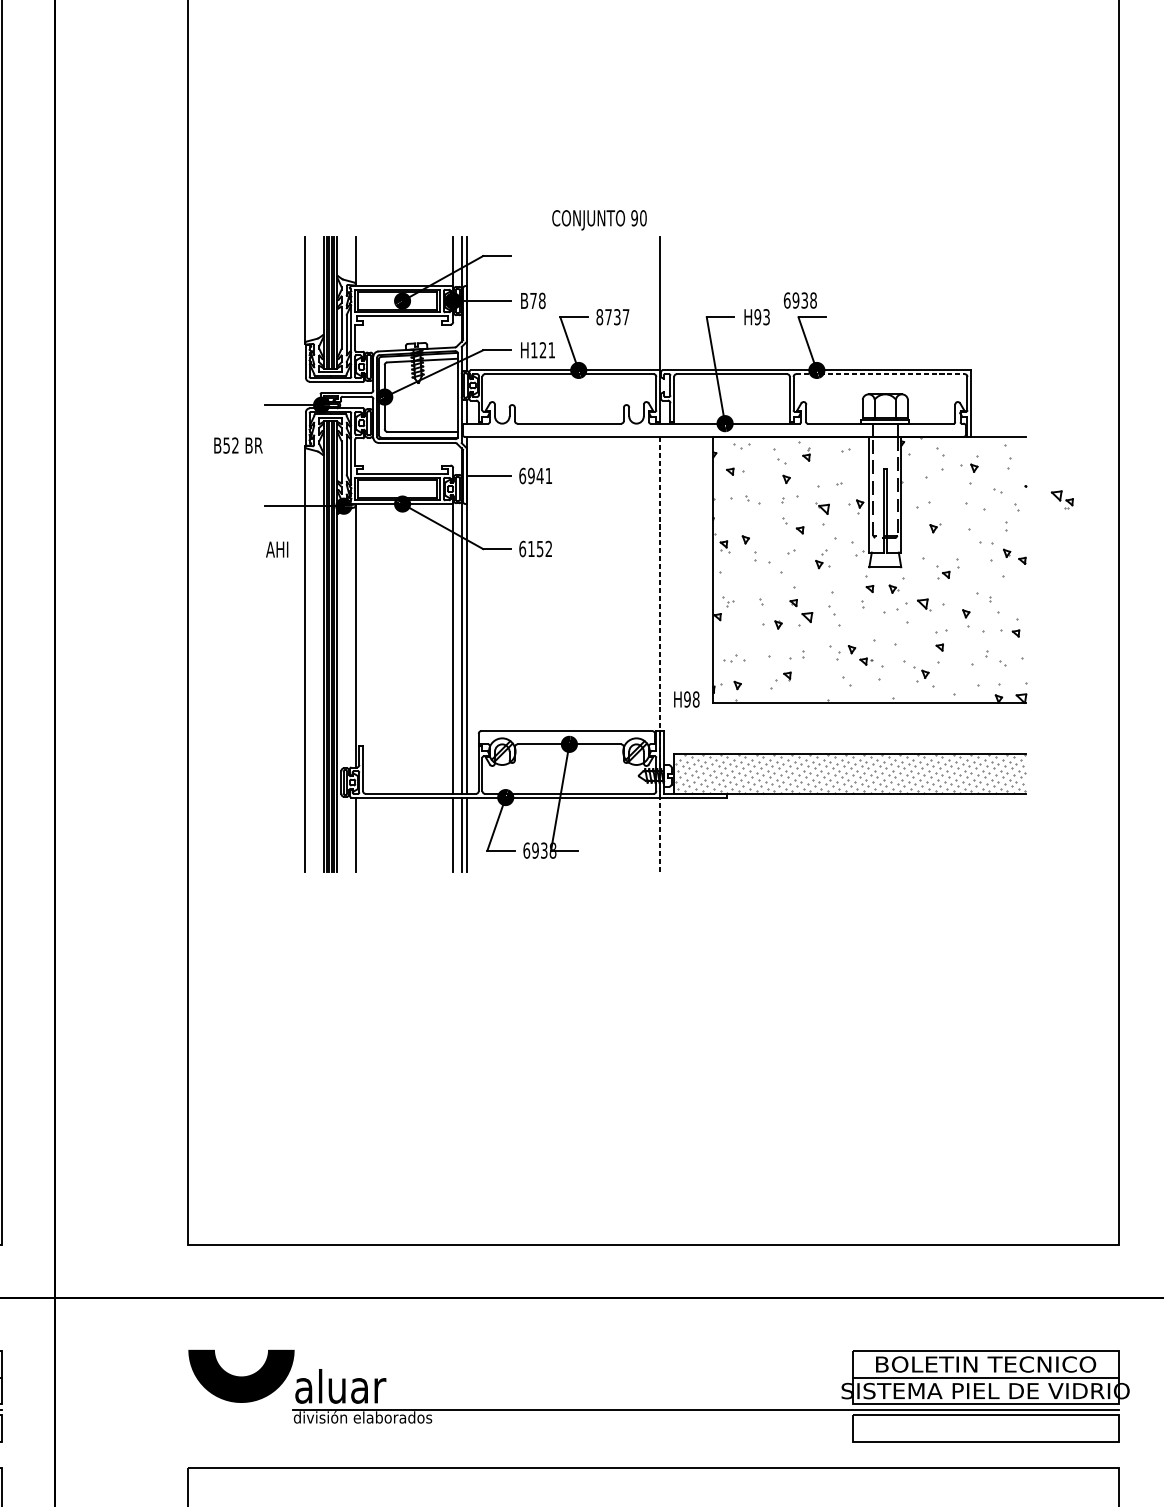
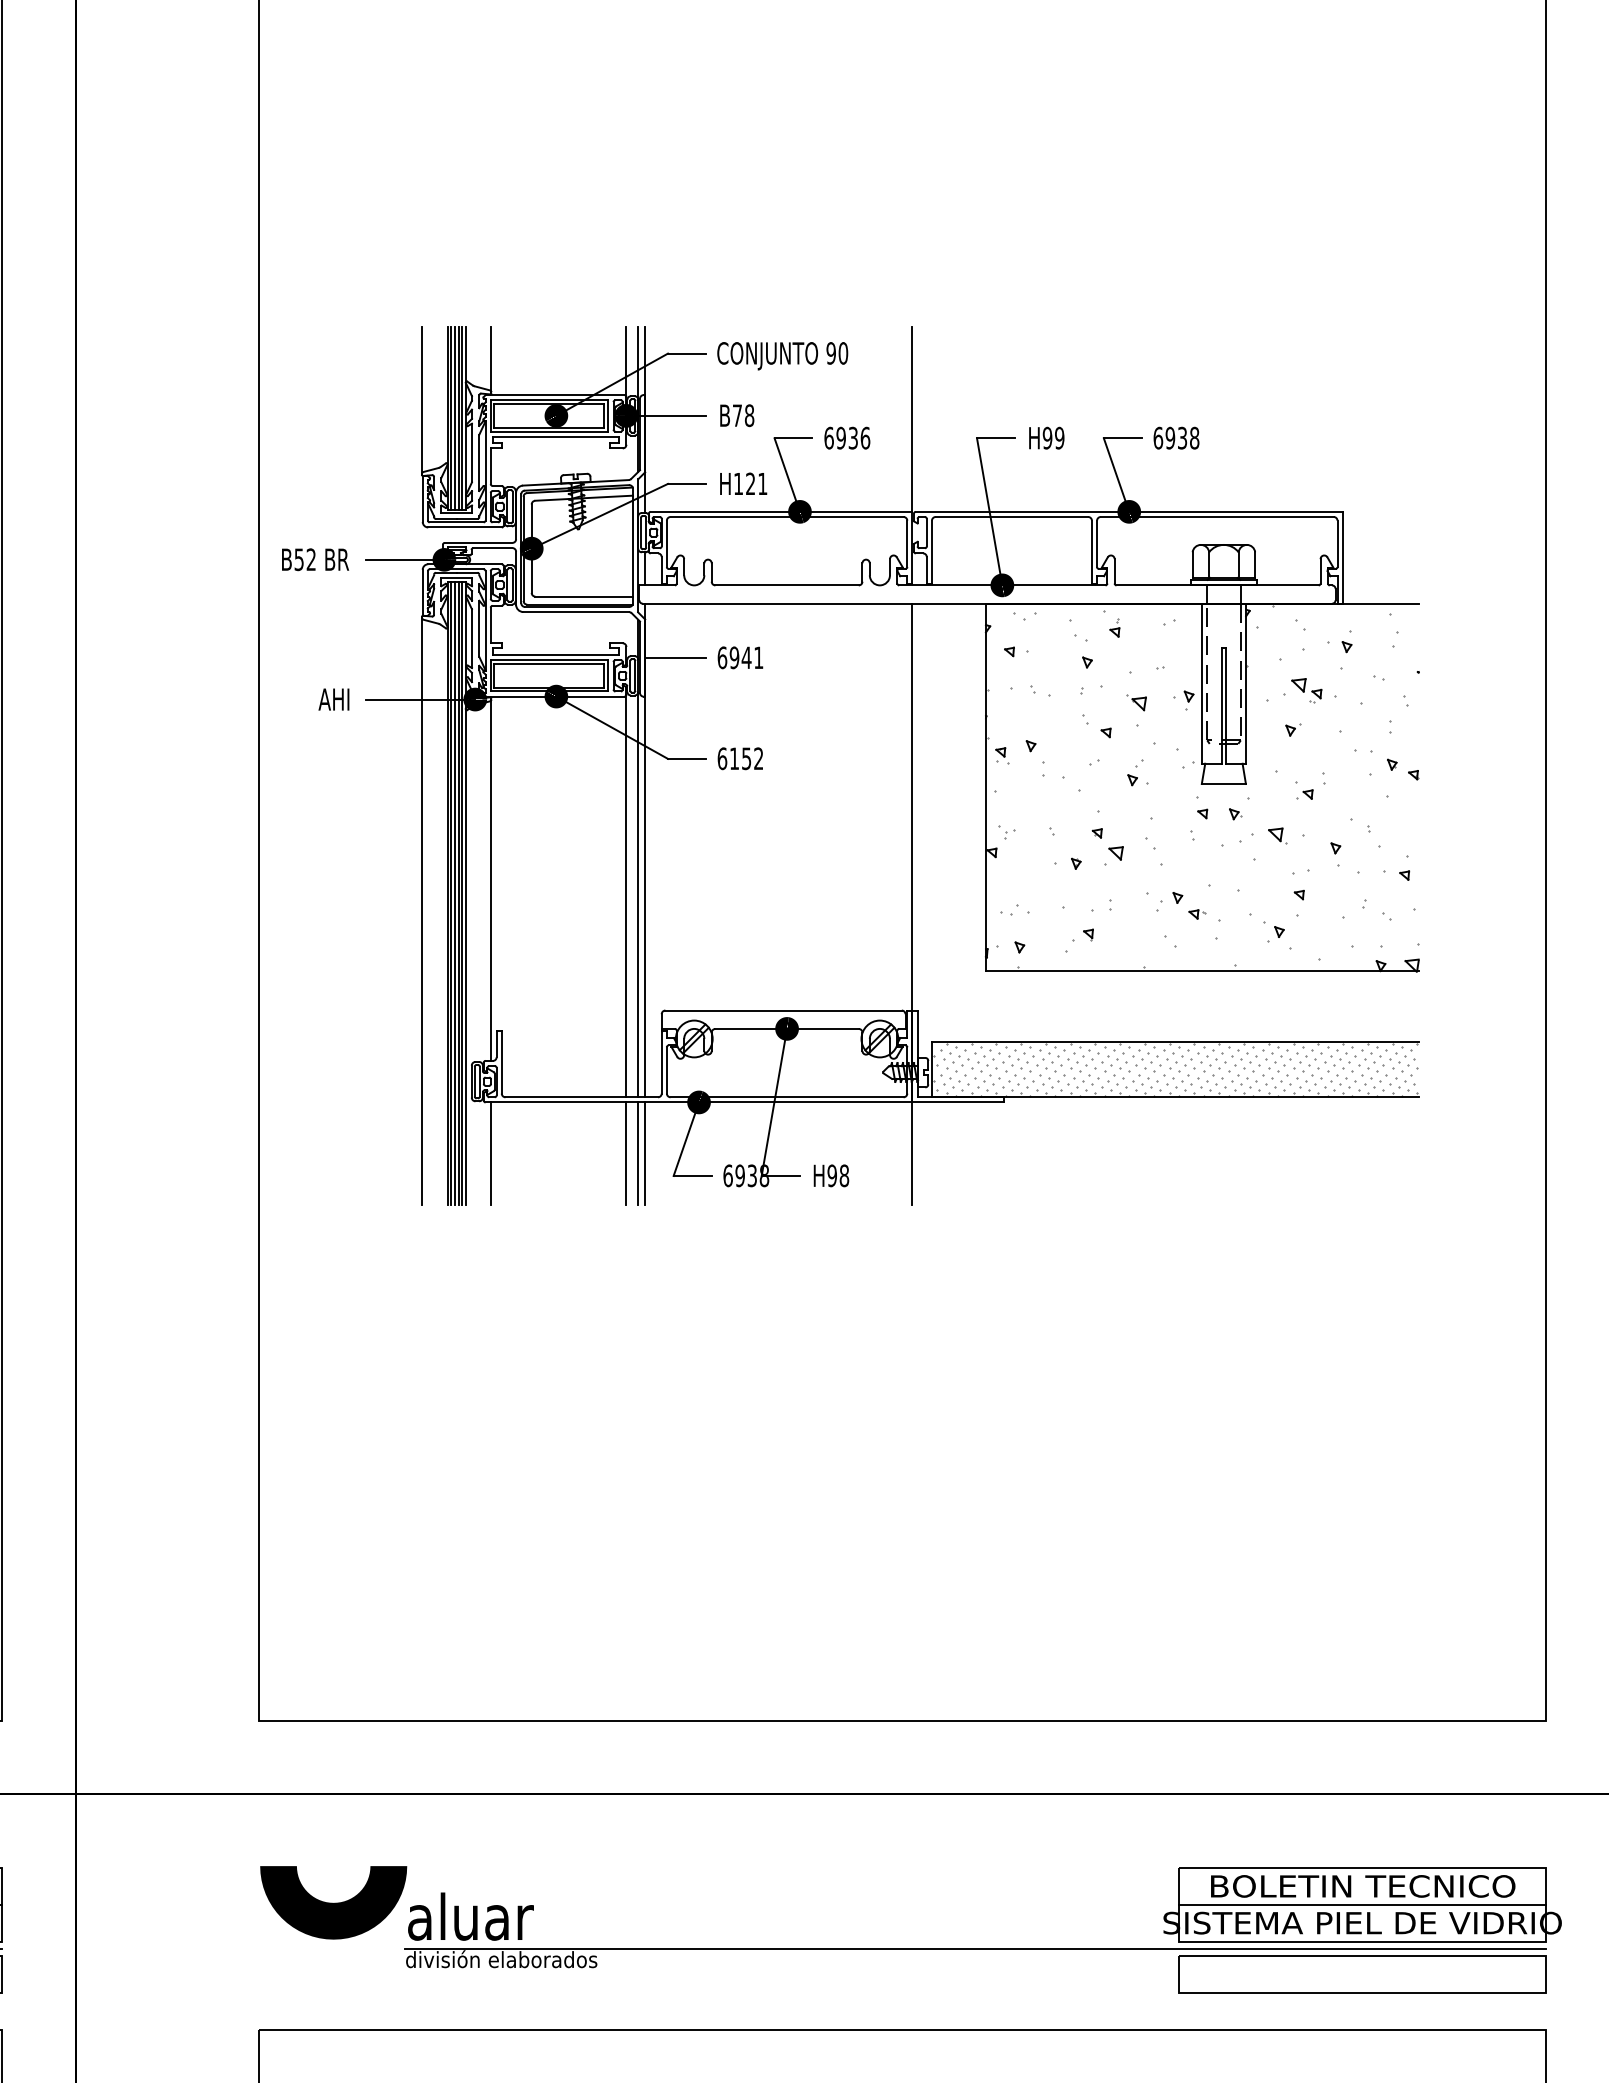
text: (599, 220) -> (782, 356), moved
text: (800, 300) -> (1176, 437), moved
text: (613, 316) -> (847, 437), 8737 -> 6936
text: (766, 317) -> (1059, 438), H93 -> H99
line: (880, 374) -> (1217, 517), dashed -> solid
text: (238, 445) -> (315, 559), moved
part: (1062, 499) -> (1306, 690), moved
text: (276, 549) -> (333, 699), moved
line: (660, 654) -> (912, 904), dashed -> solid
text: (686, 699) -> (831, 1175), moved

